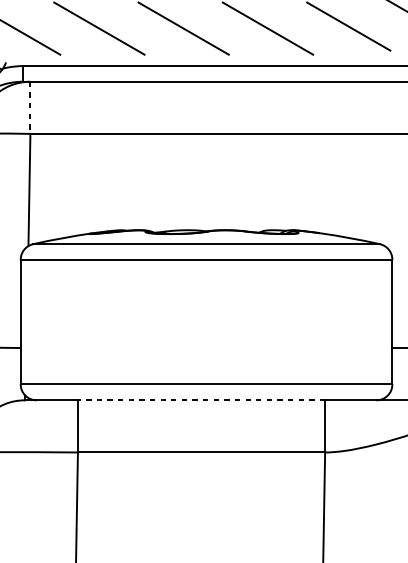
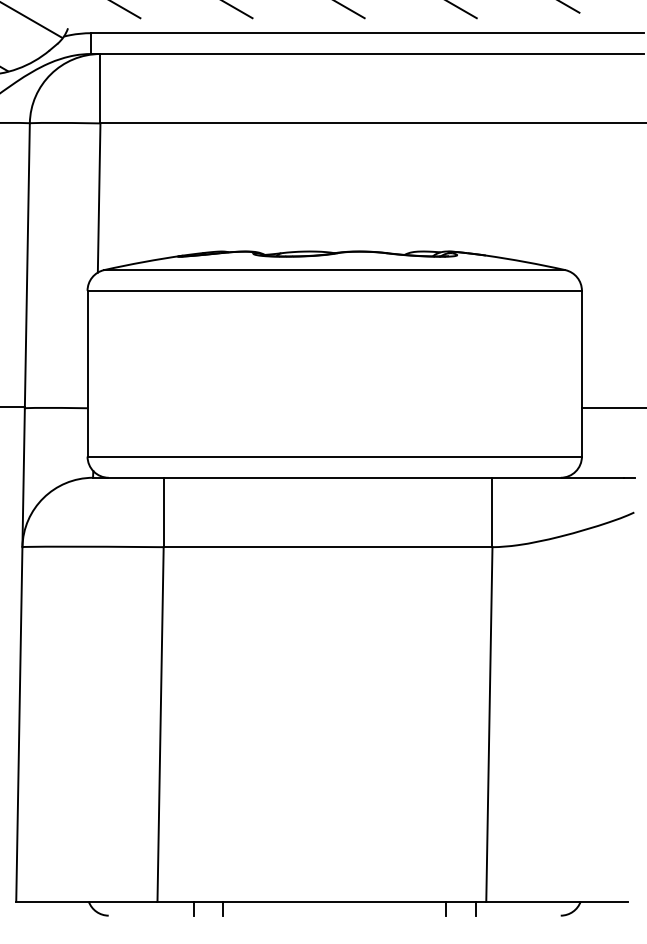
line: (30, 107) -> (100, 88), dashed -> solid
line: (201, 400) -> (327, 477), dashed -> solid

